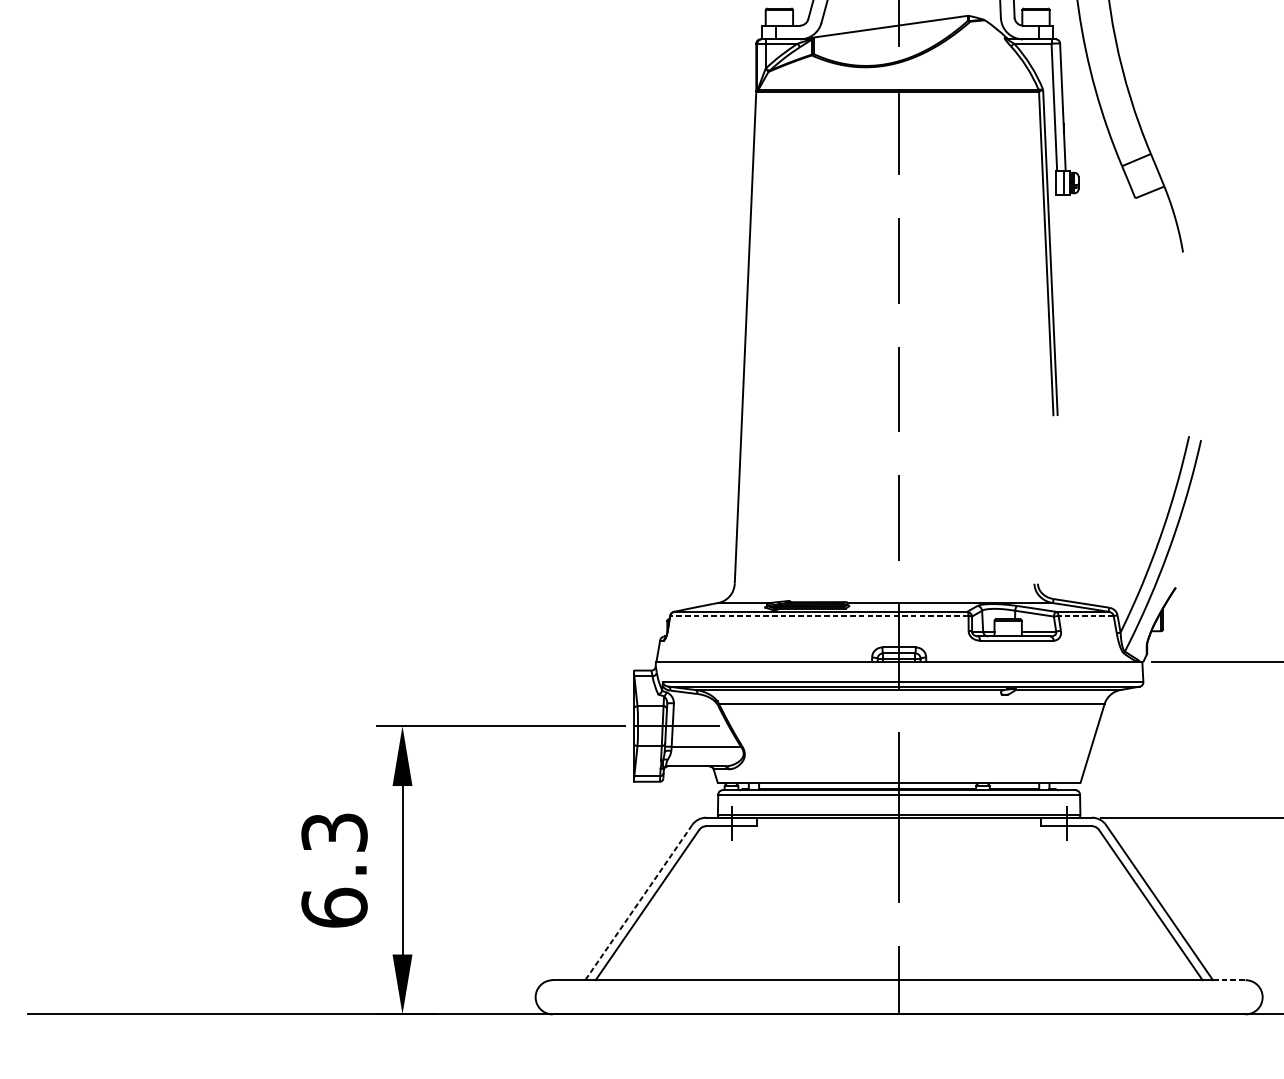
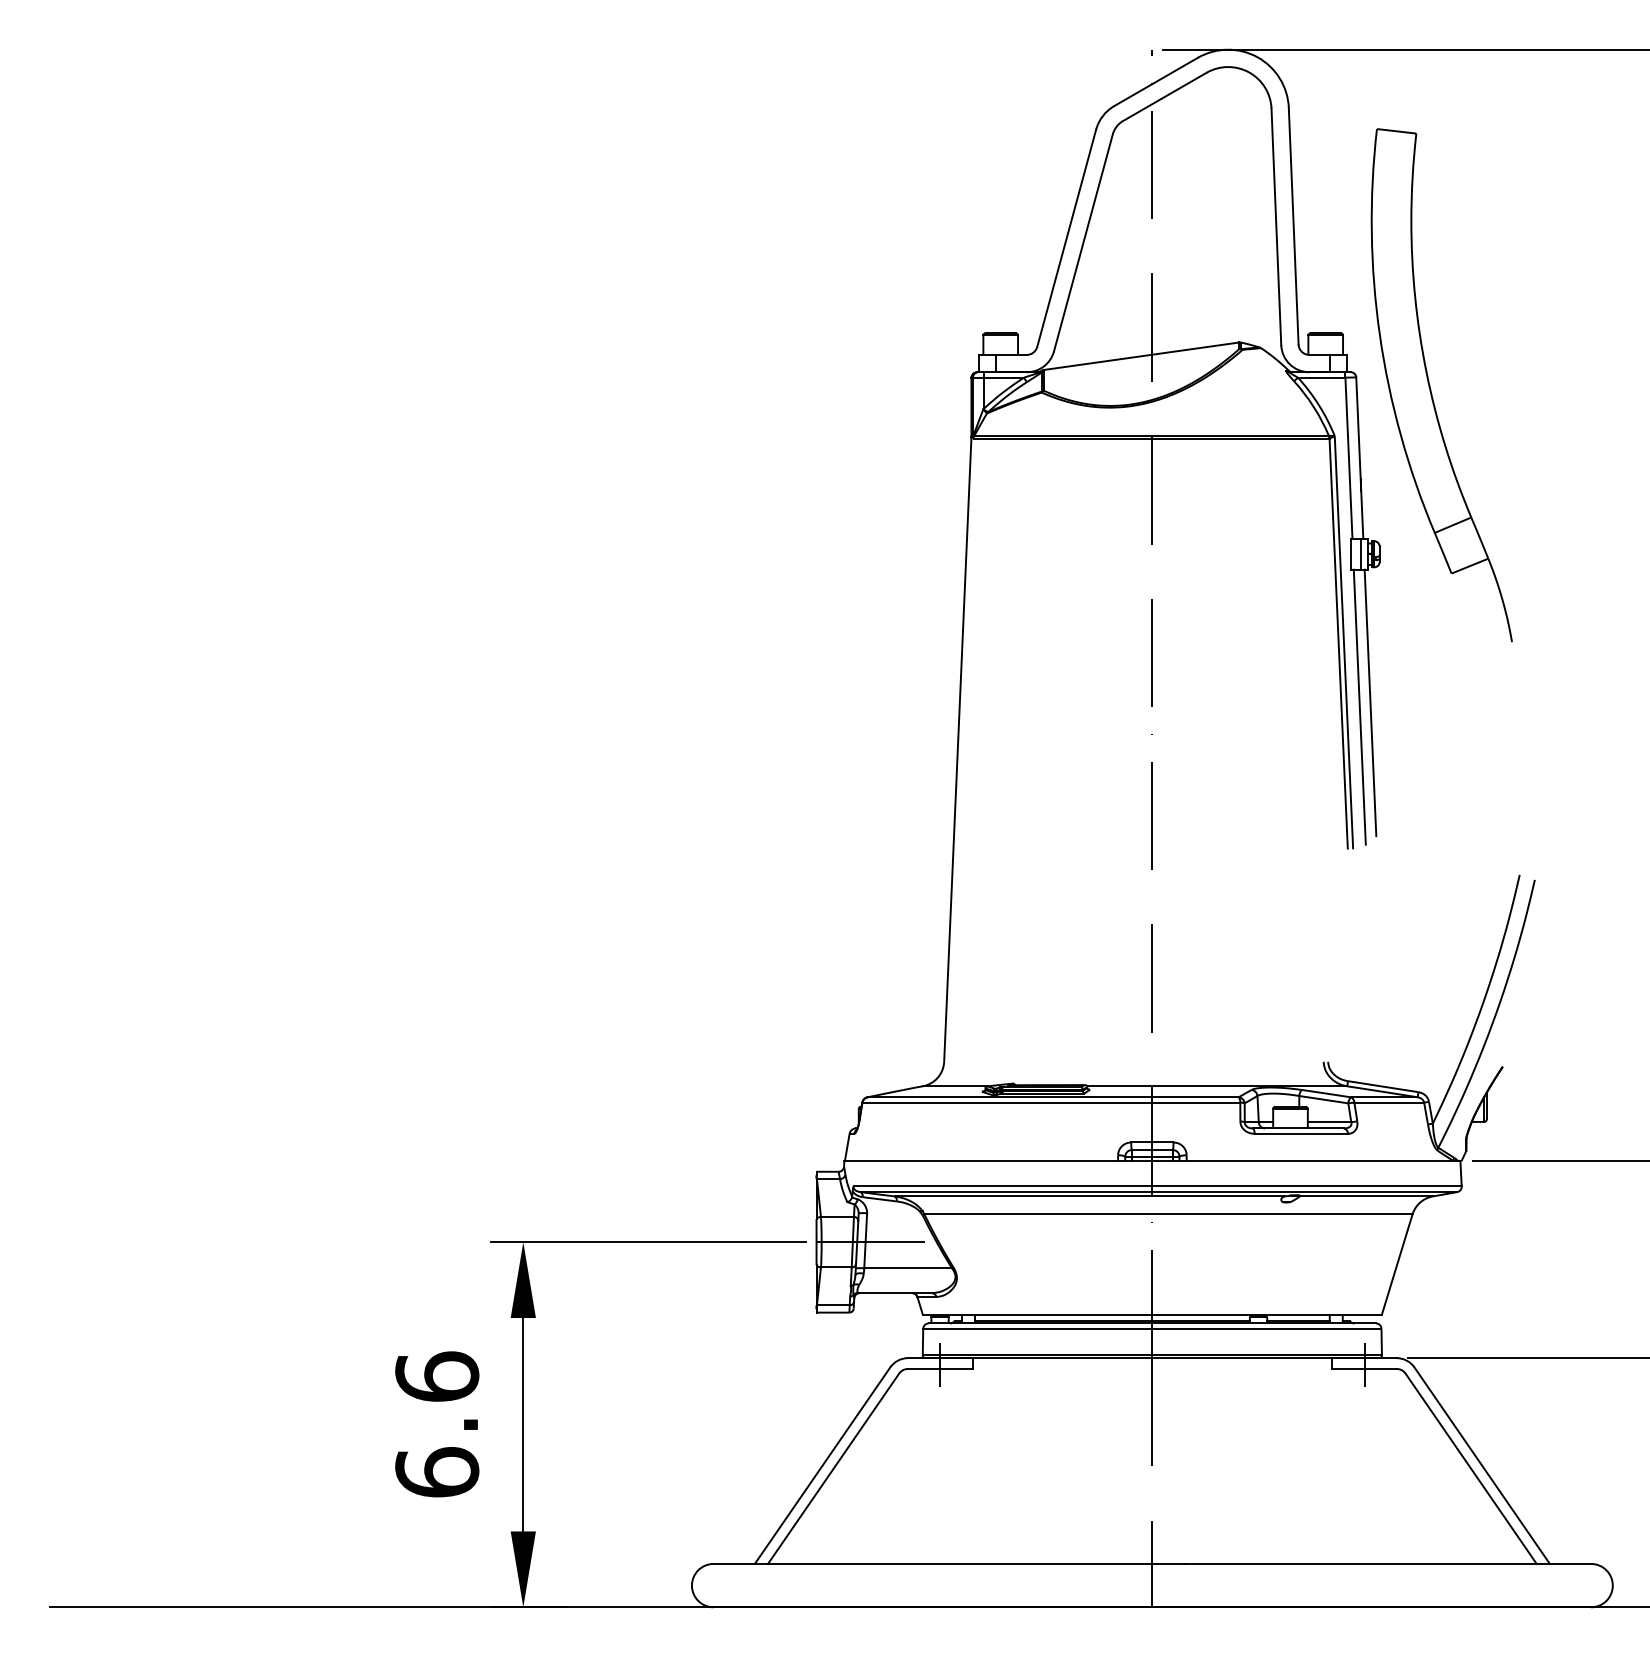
line: (1071, 300) -> (1370, 702), added
line: (1062, 303) -> (1359, 706), added
line: (819, 615) -> (1051, 1102), dashed -> solid
line: (1086, 615) -> (1389, 1102), dashed -> solid
text: (334, 832) -> (437, 1376), 6.3 -> 6.6
line: (638, 903) -> (822, 1466), dashed -> solid
line: (1229, 979) -> (1570, 1563), dashed -> solid

